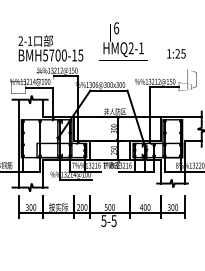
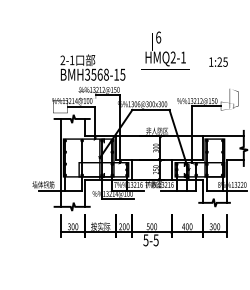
text: (123, 41) -> (165, 50), moved
text: (176, 53) -> (218, 61), moved
text: (54, 55) -> (96, 74), BMH5700-15 -> BMH3568-15

